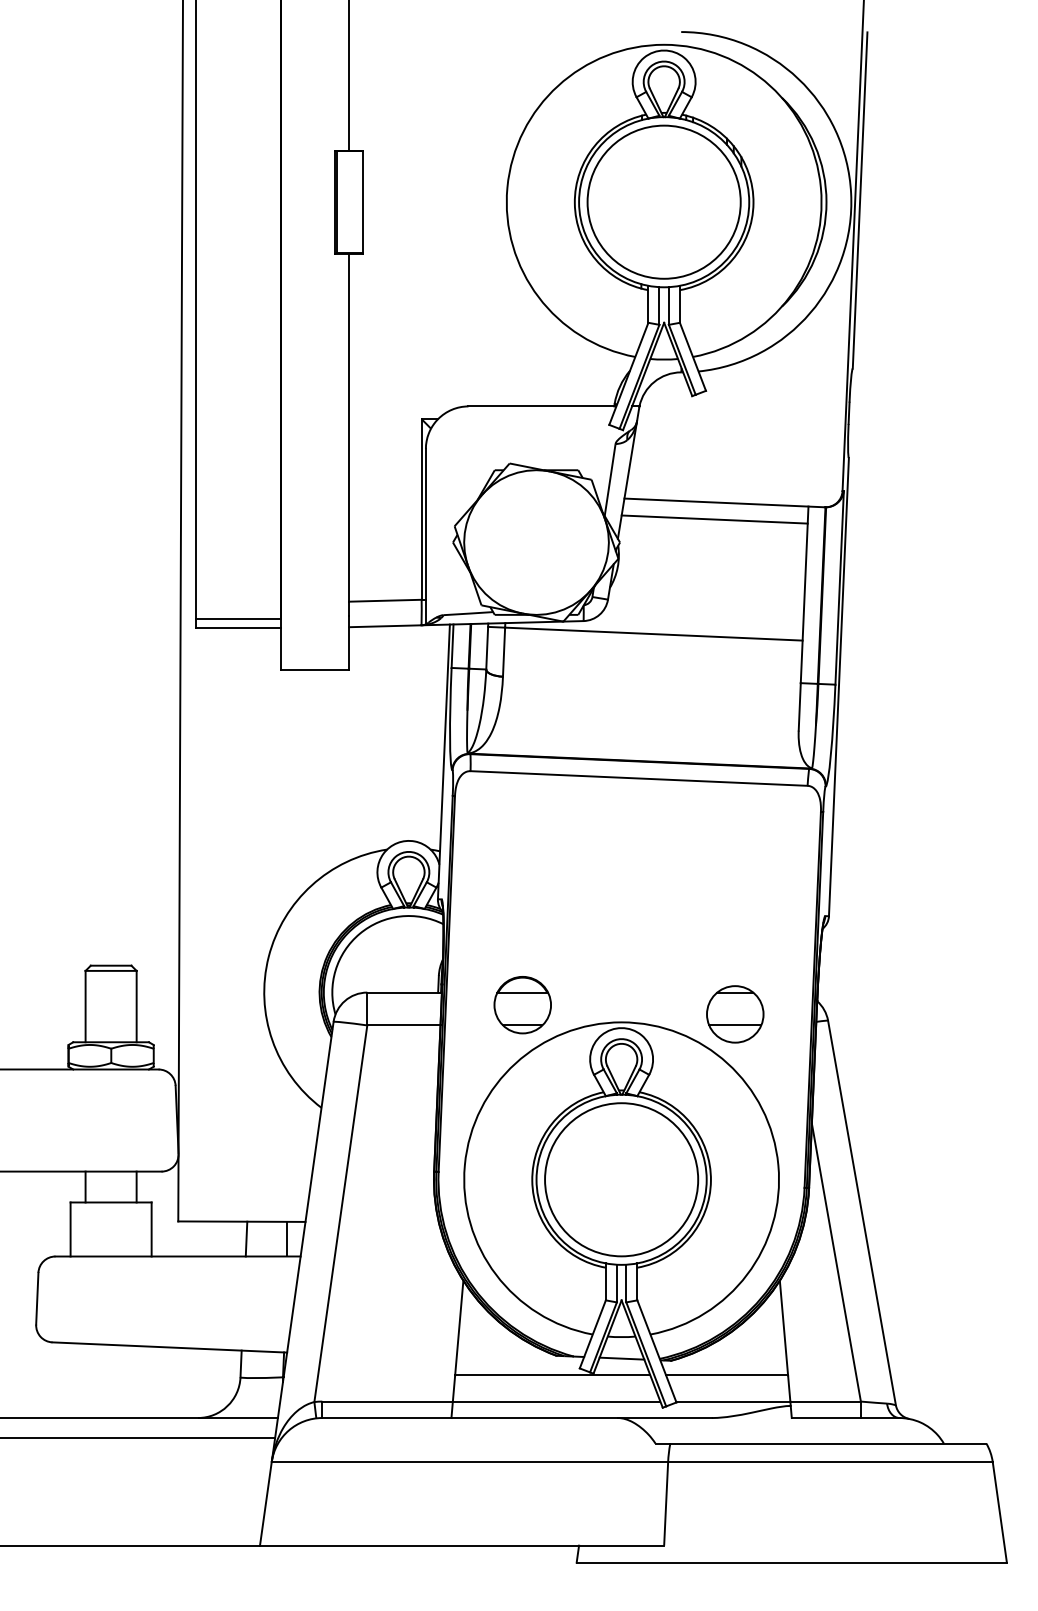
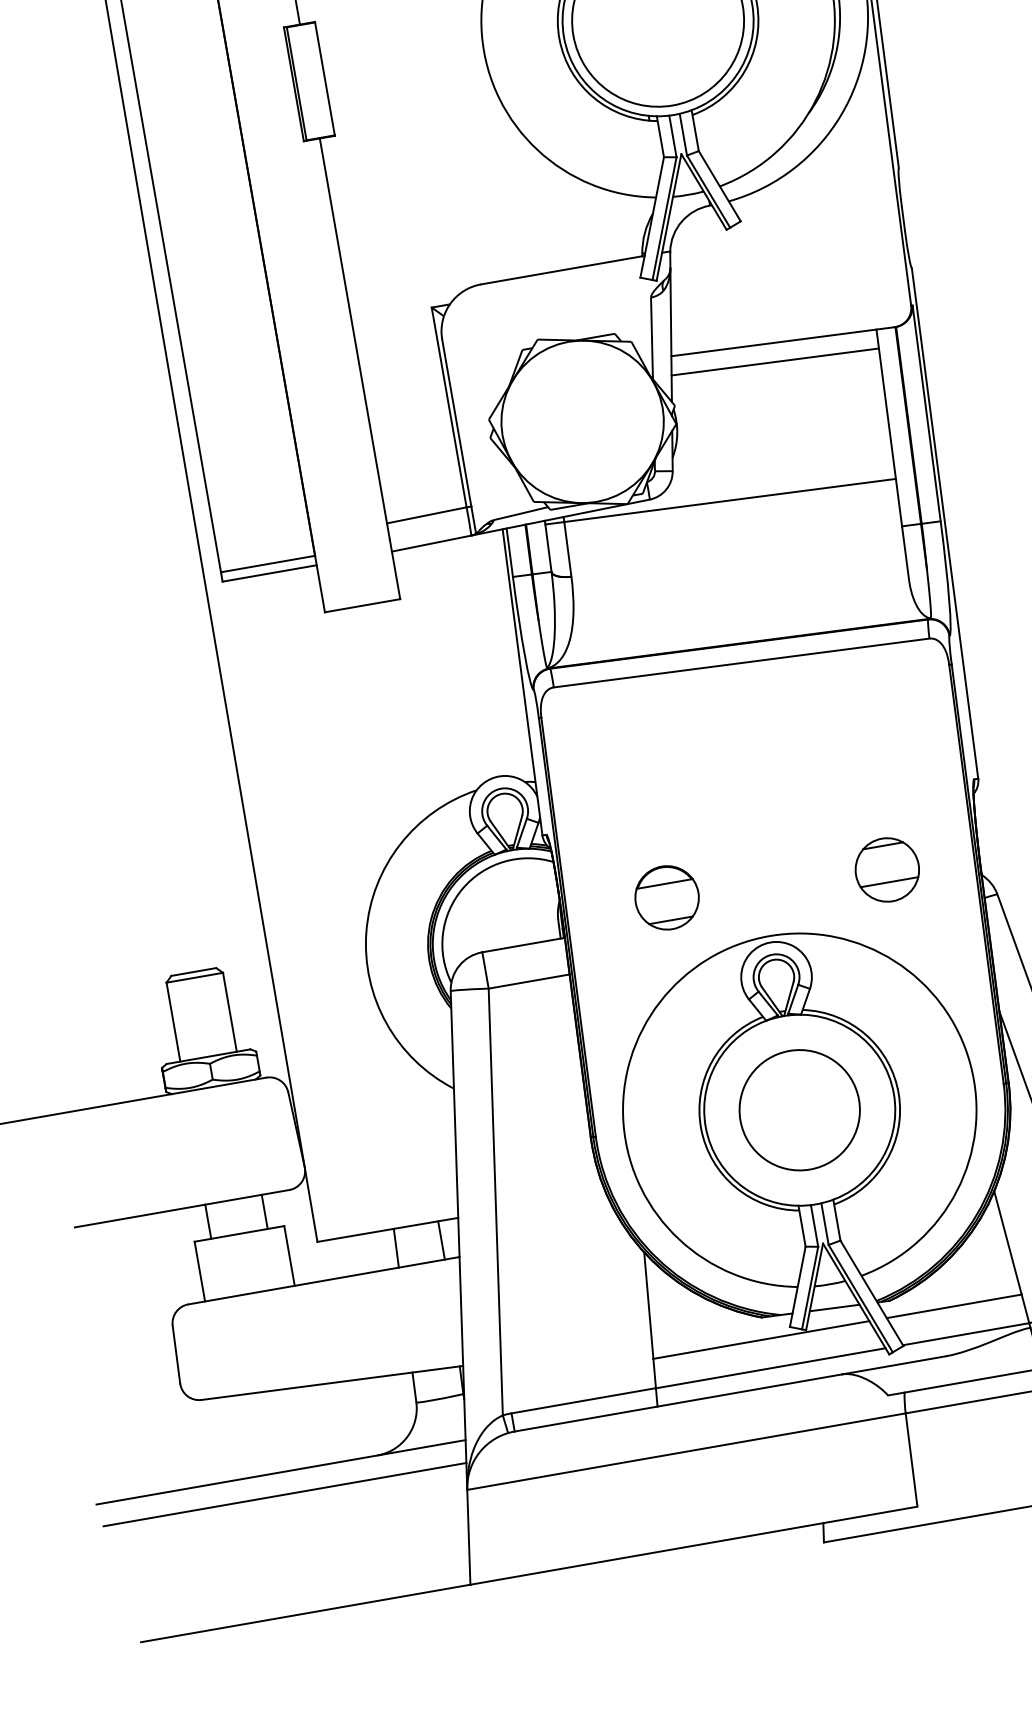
part: (522, 1005) -> (666, 898), moved
part: (735, 1014) -> (887, 870), moved
circle: (621, 1179) -> (799, 1109), size x0.7

